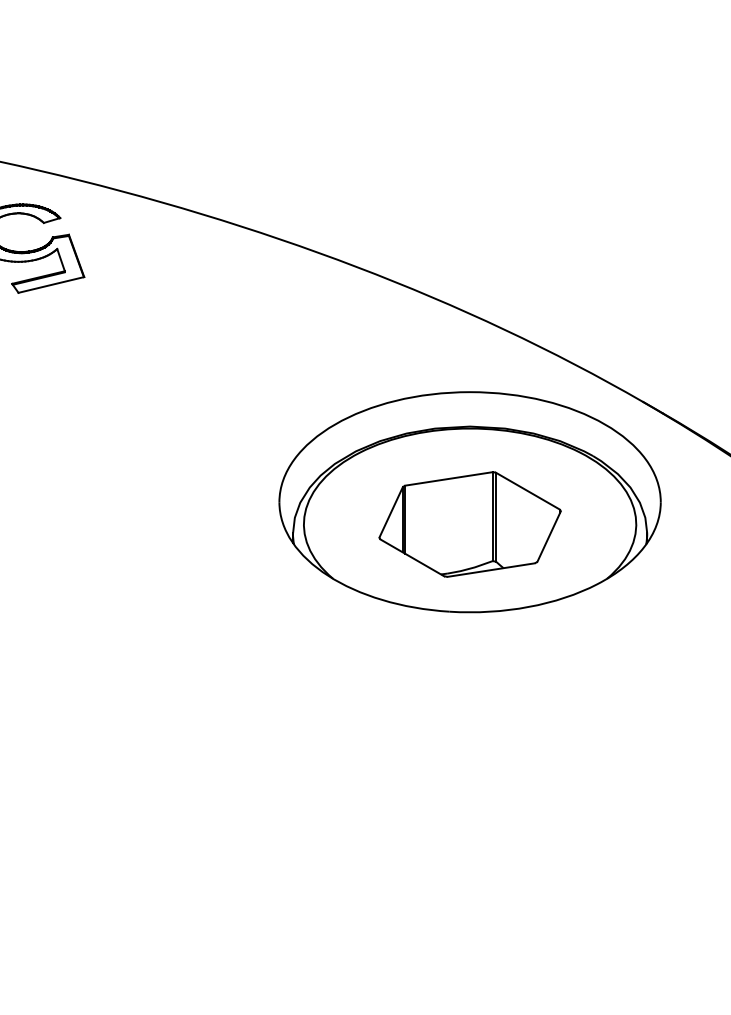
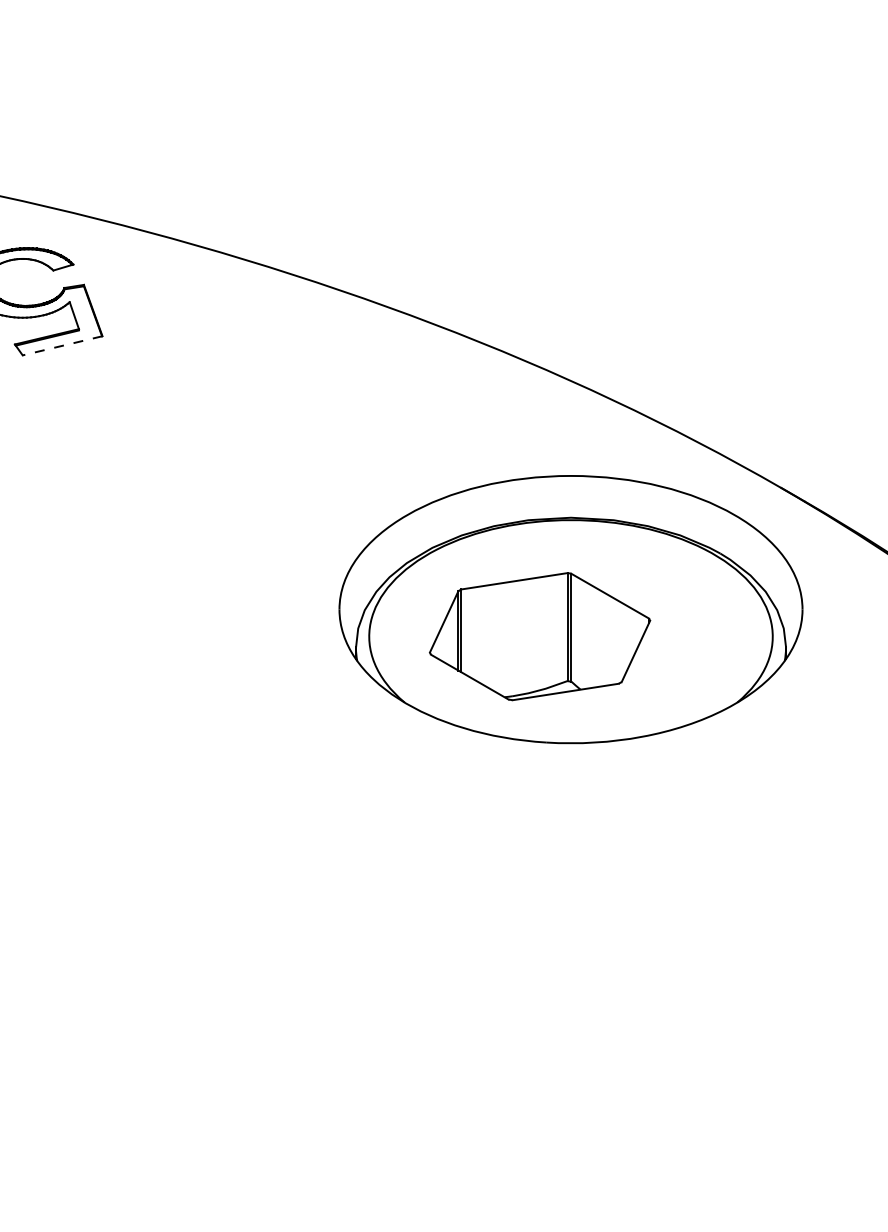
line: (51, 284) -> (62, 345), solid -> dashed
part: (470, 524) -> (540, 636), moved

